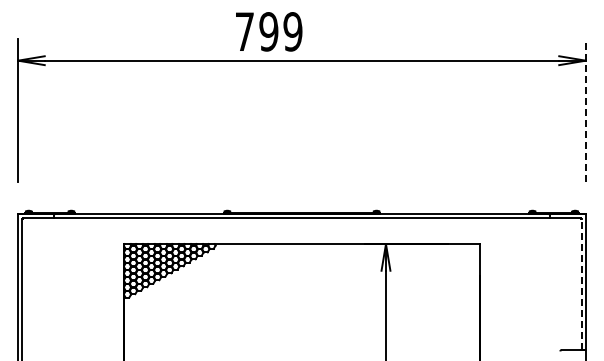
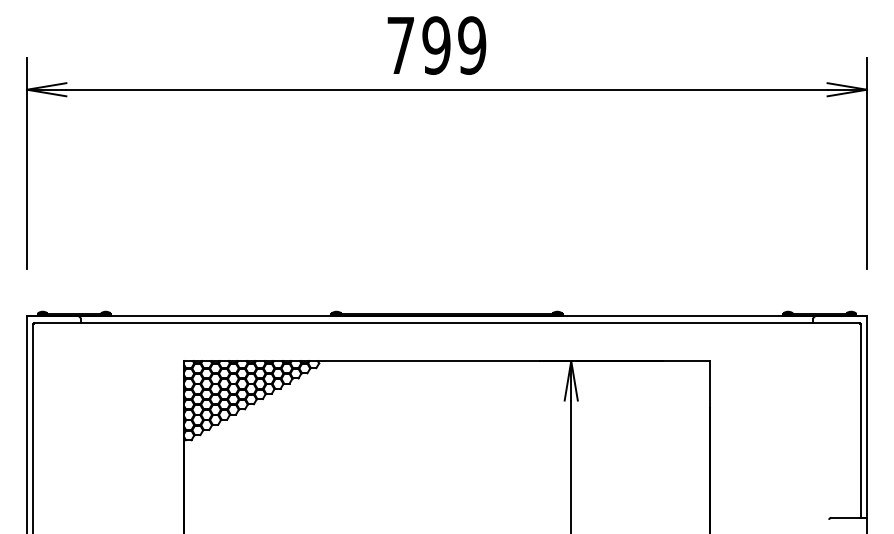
text: (269, 31) -> (437, 45), moved
line: (585, 110) -> (866, 163), dashed -> solid
line: (581, 284) -> (860, 420), dashed -> solid

